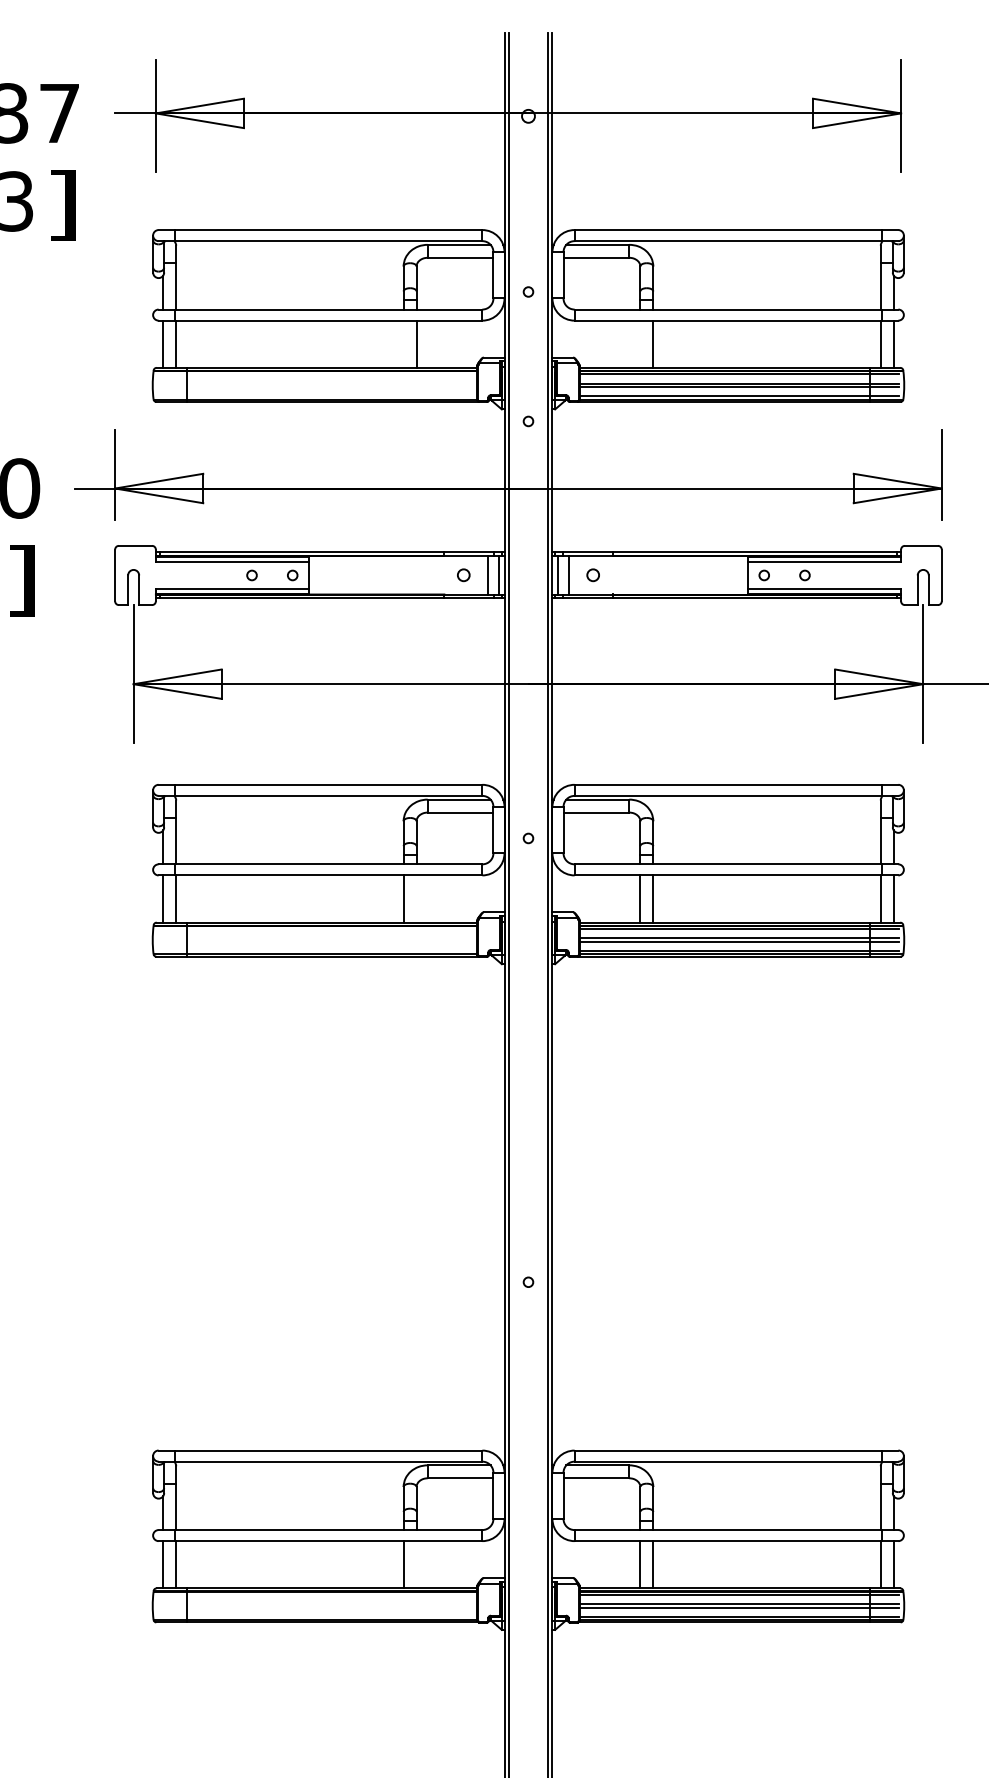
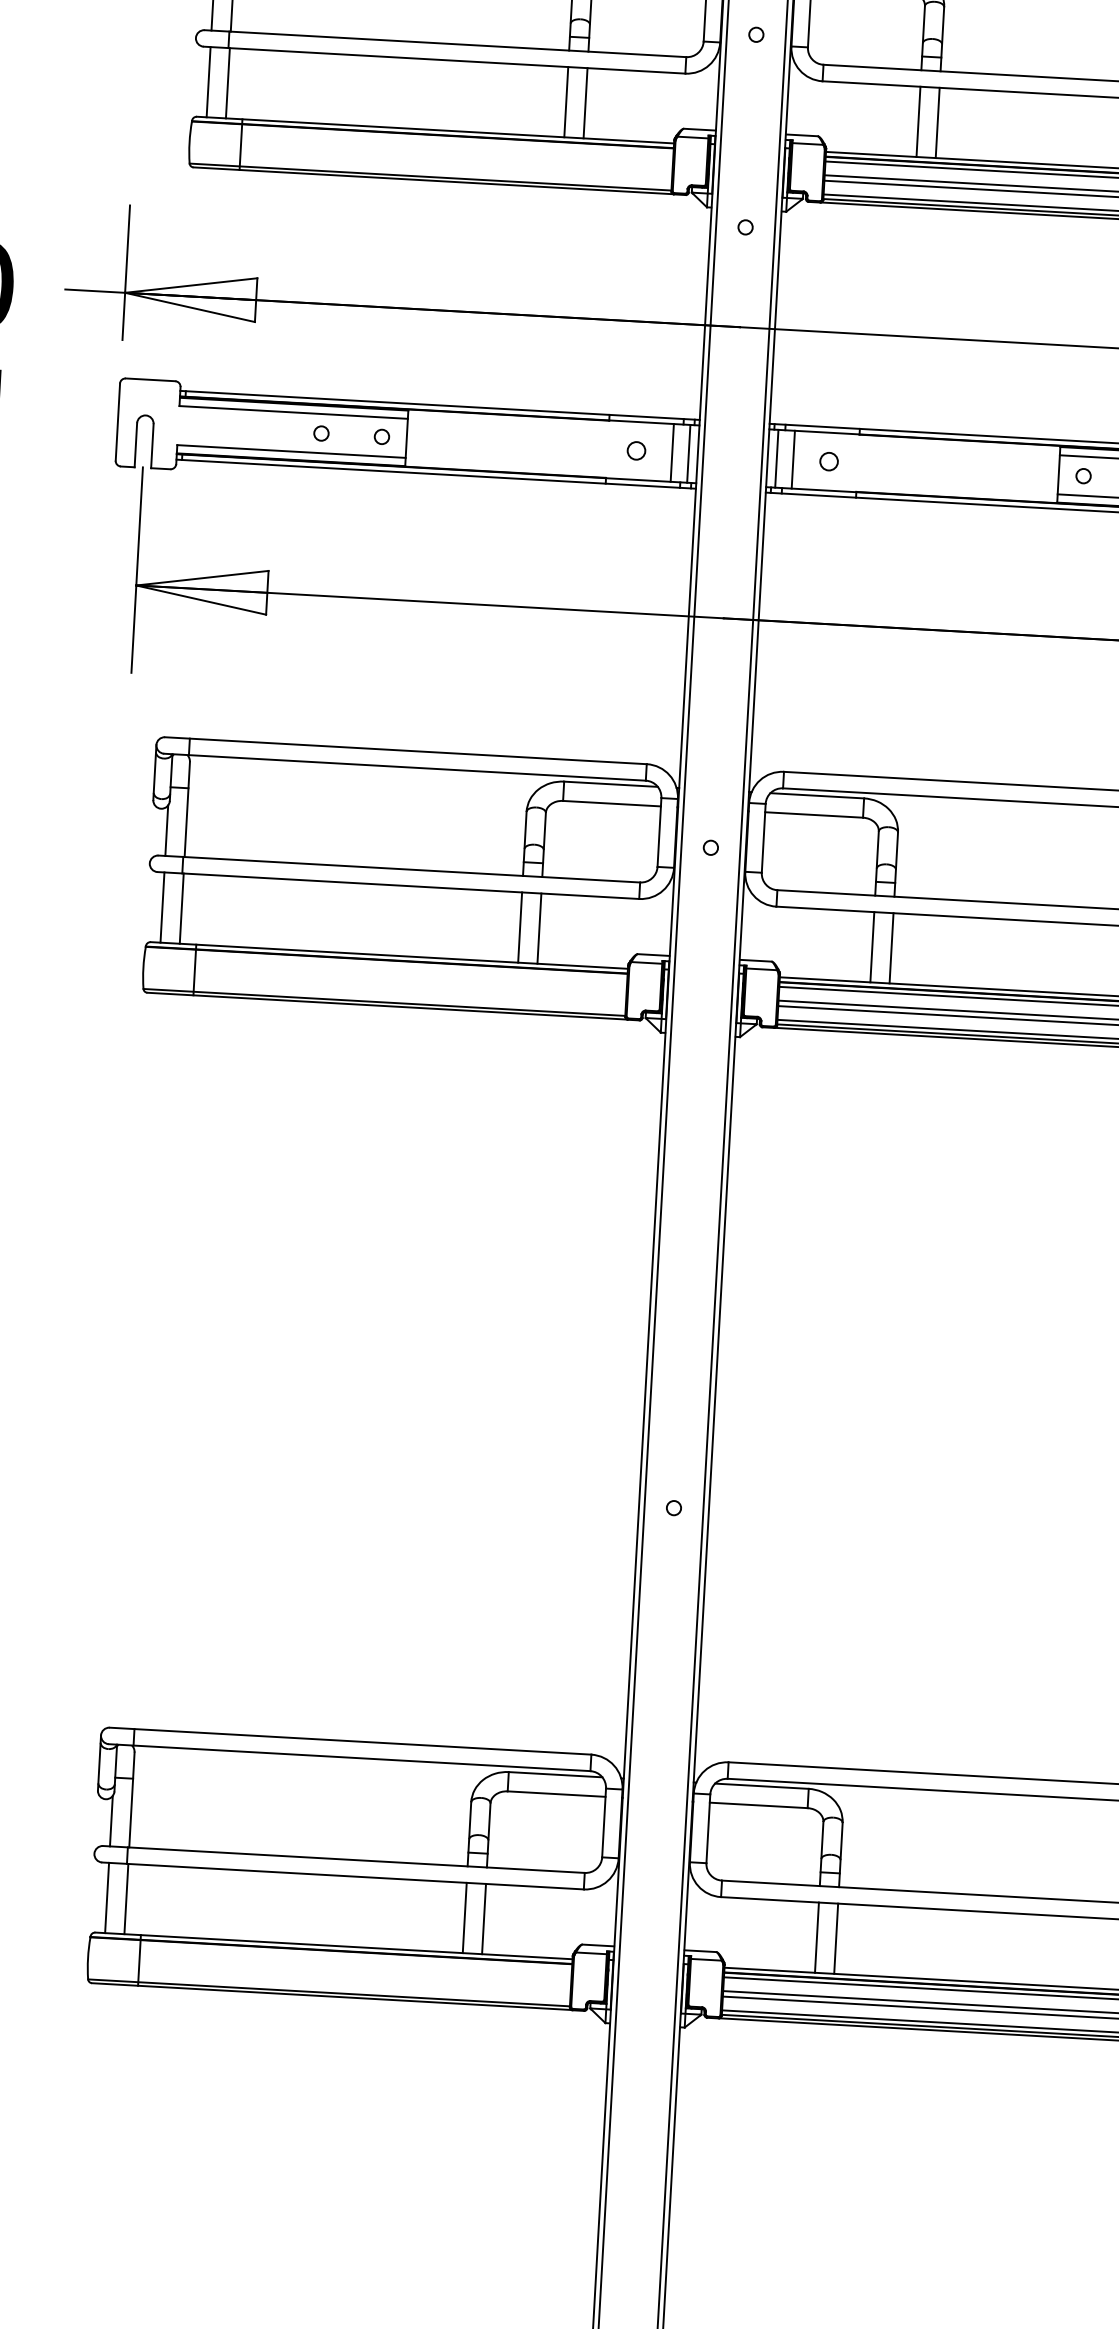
line: (403, 343) -> (566, 101), added
line: (640, 343) -> (918, 120), added
line: (416, 898) -> (539, 927), added
line: (416, 1564) -> (483, 1918), added

